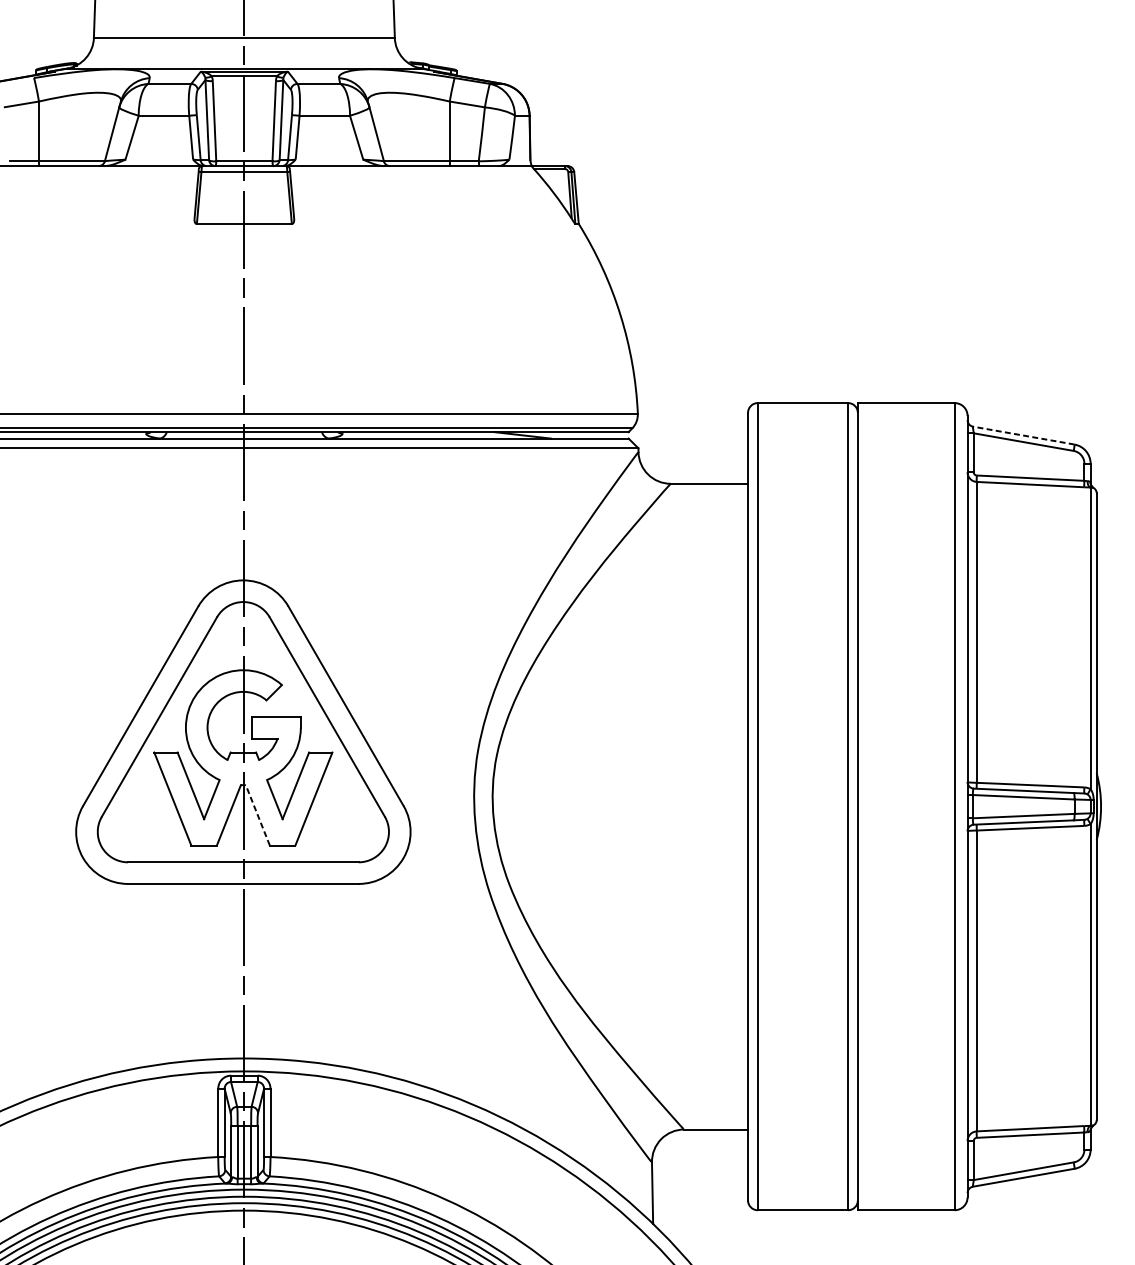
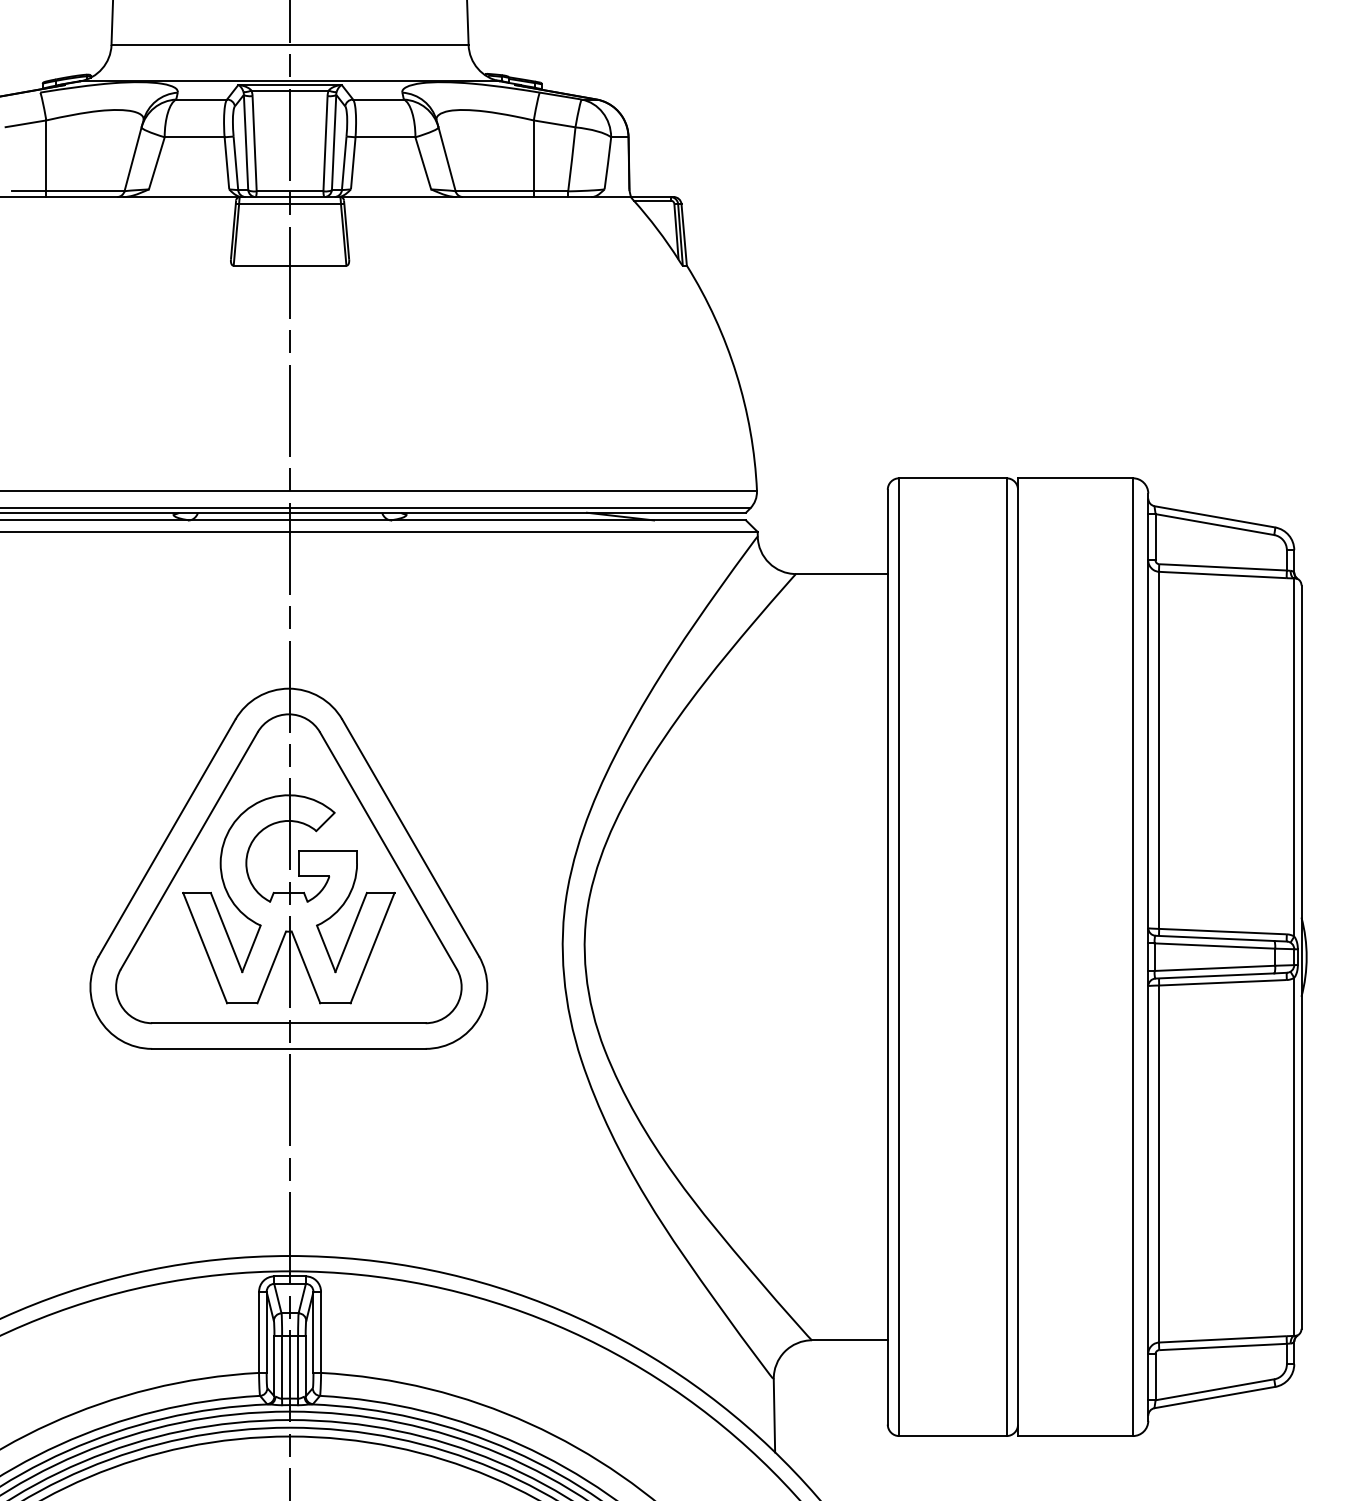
line: (1023, 435) -> (1214, 516), dashed -> solid
line: (258, 815) -> (306, 967), dashed -> solid

